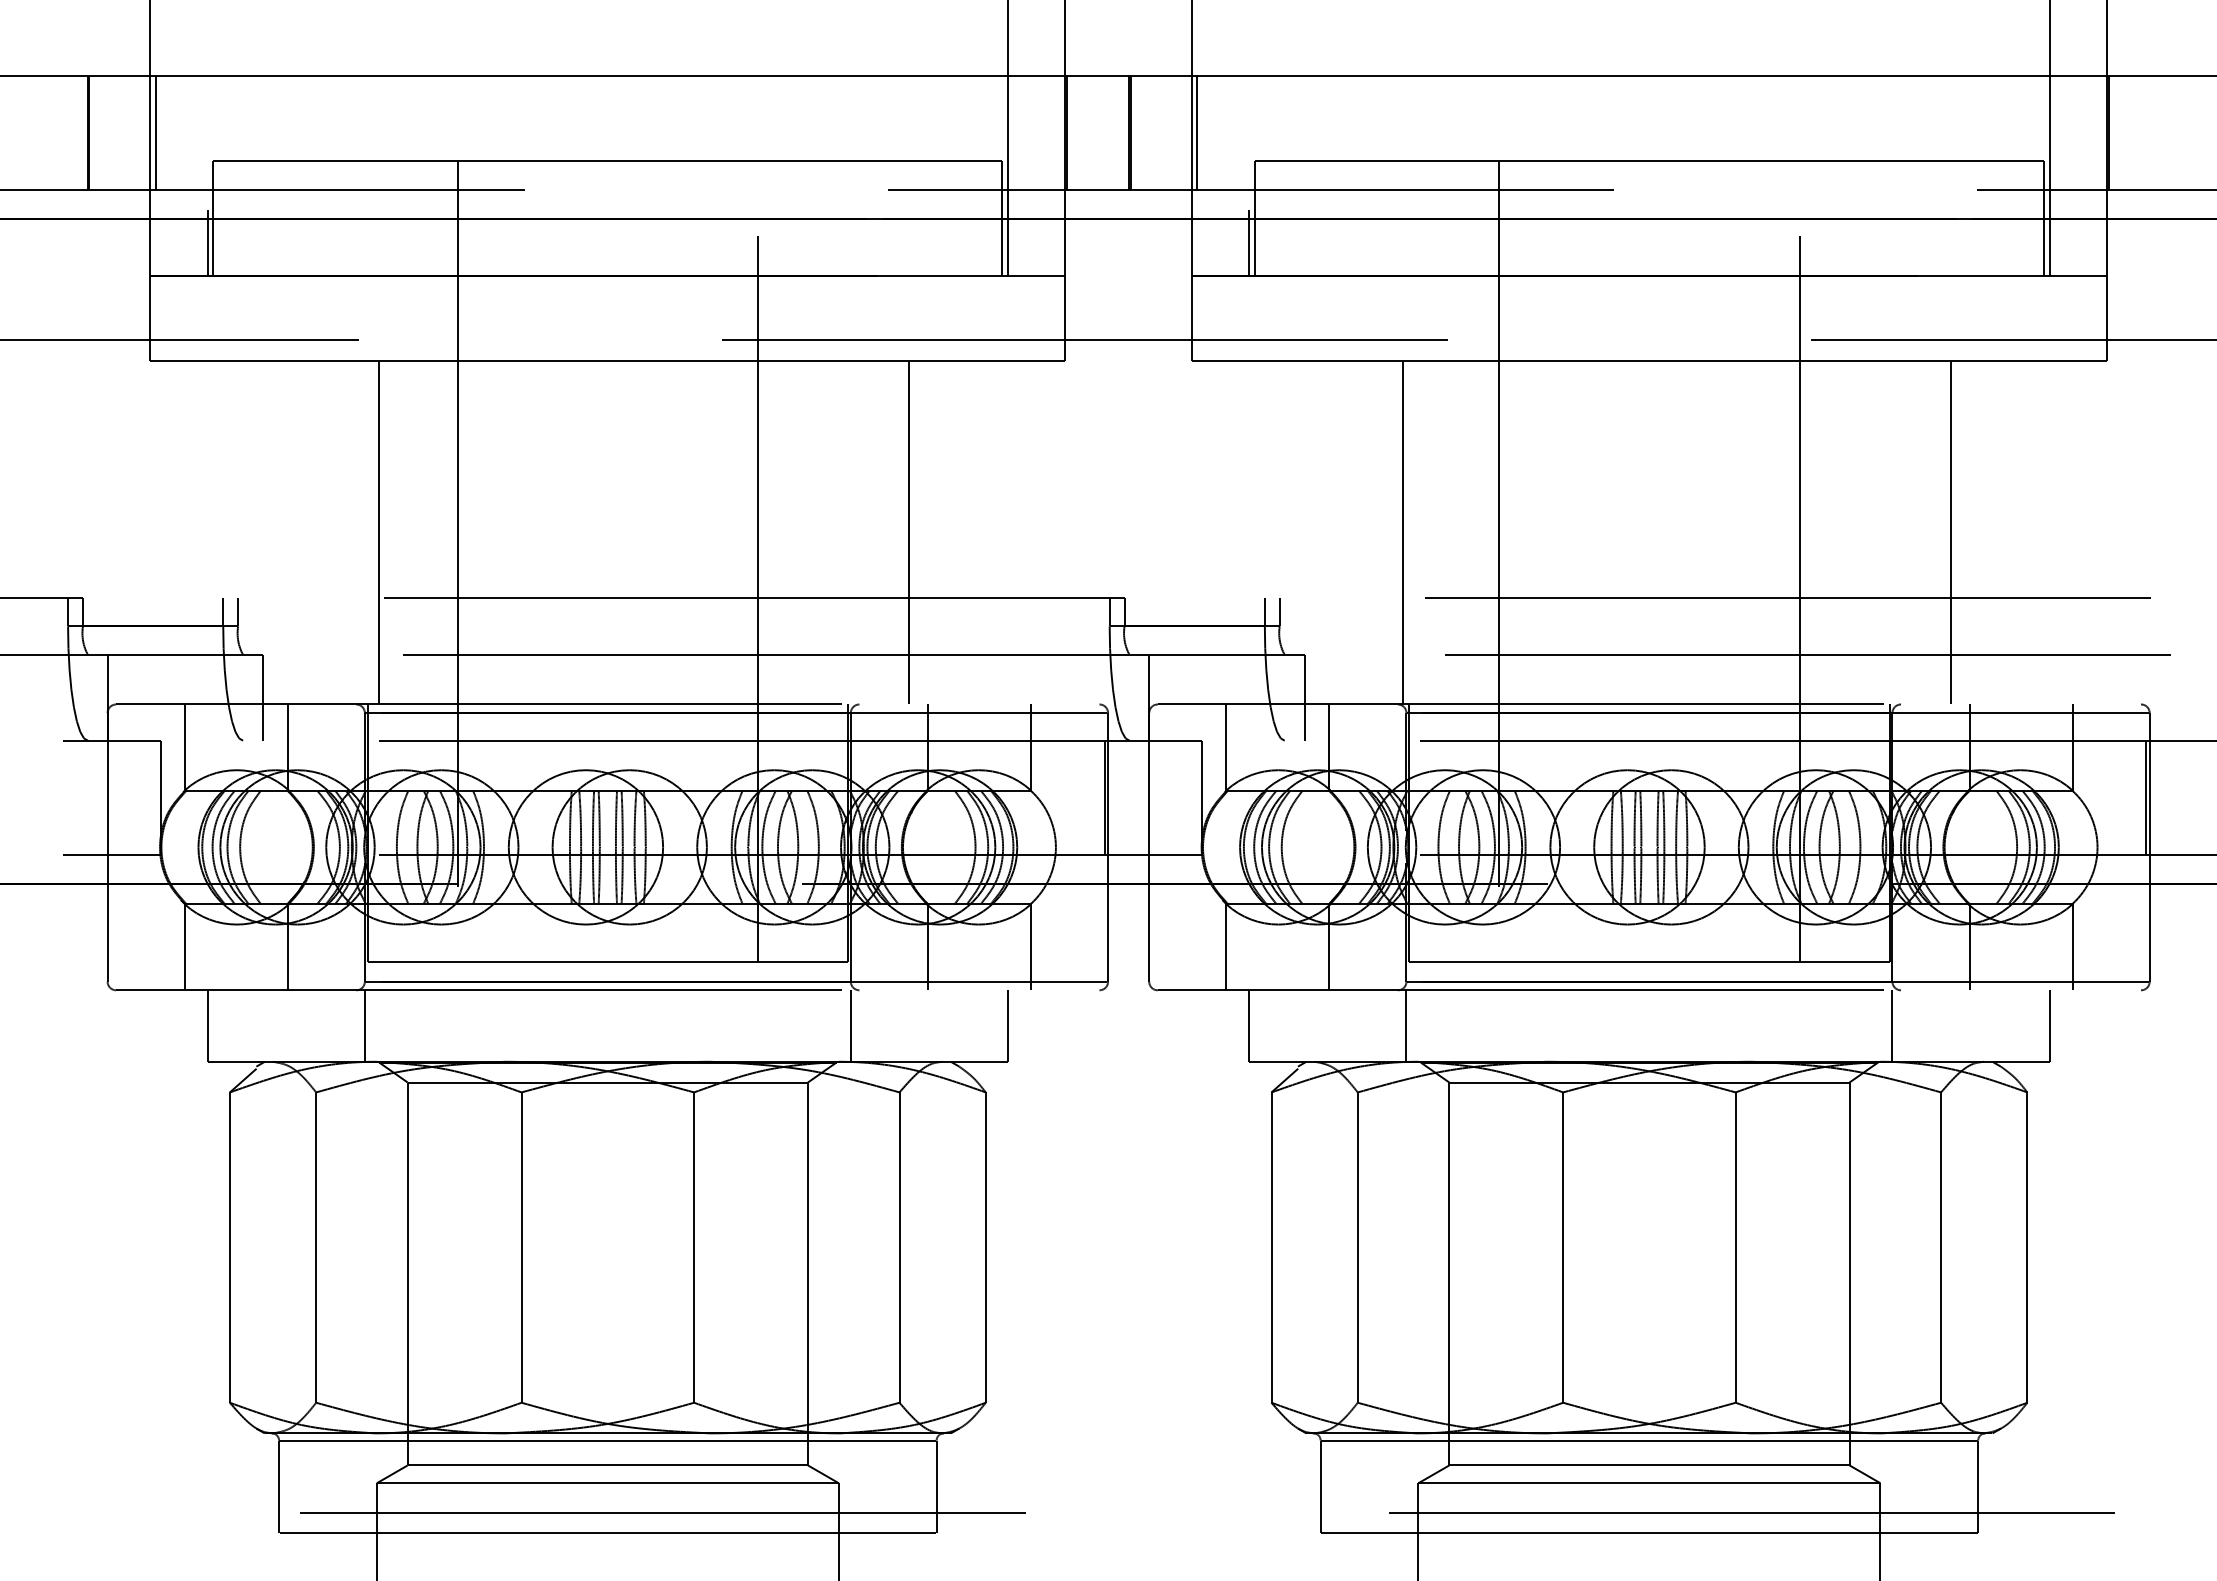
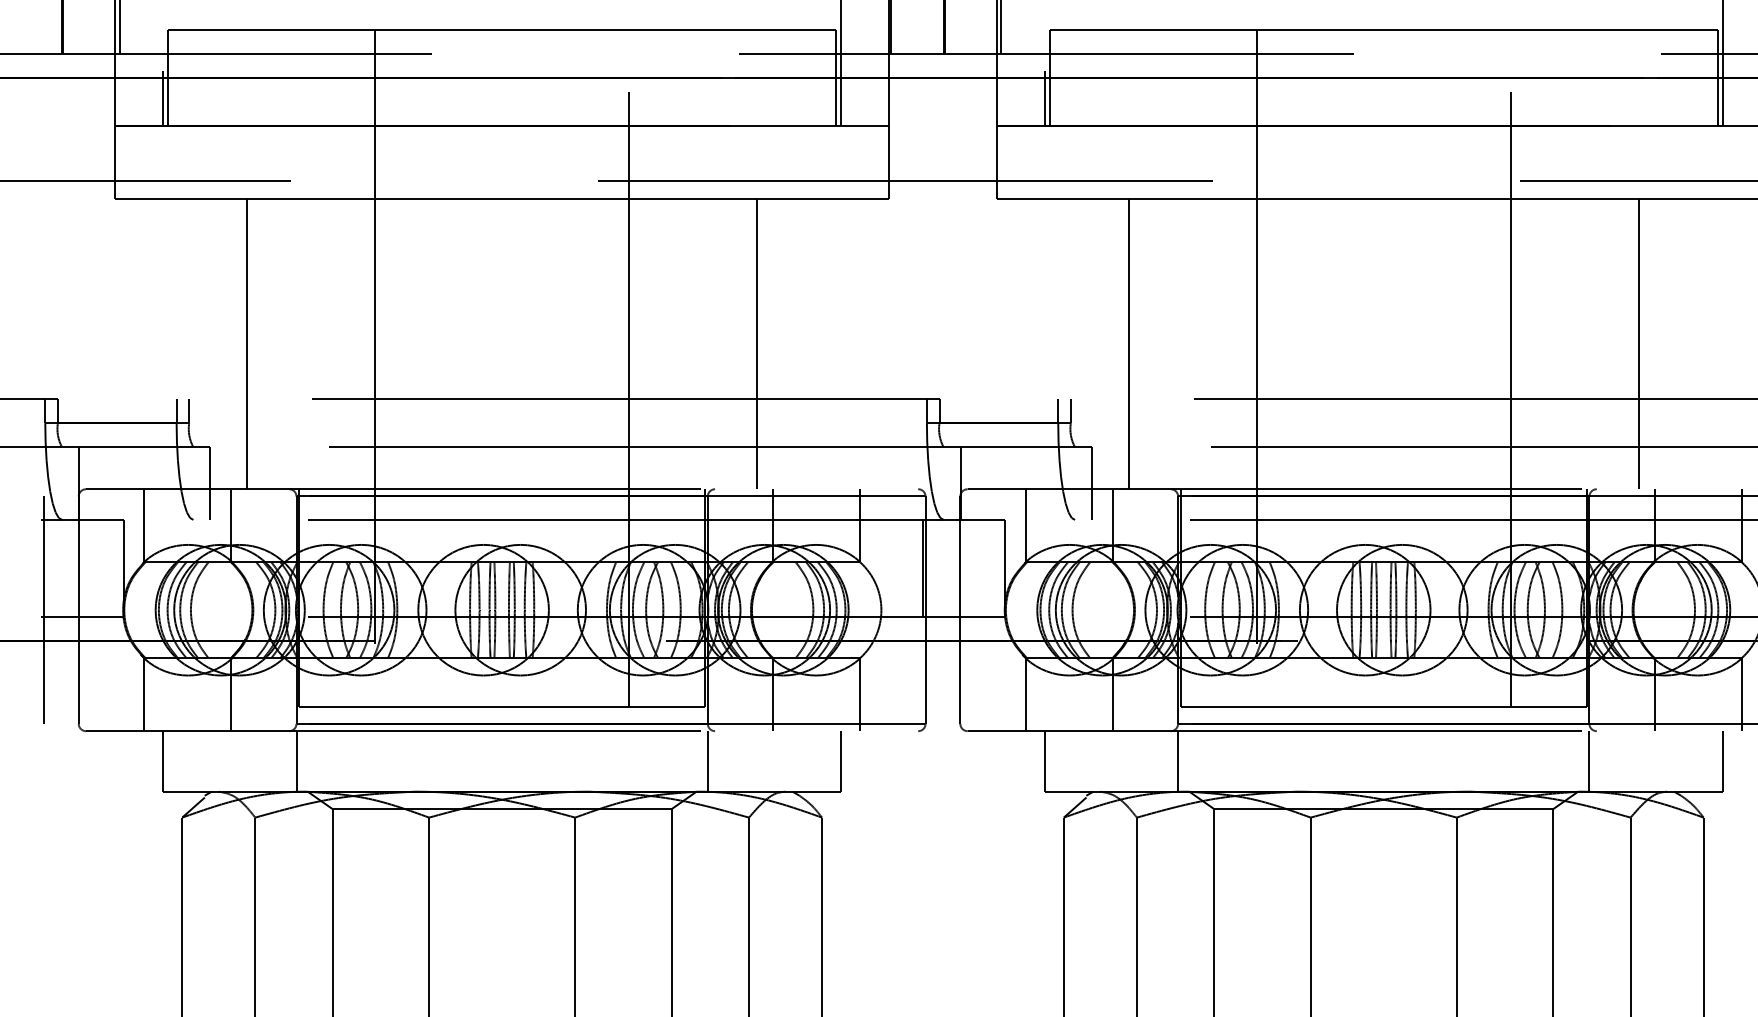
line: (379, 532) -> (247, 343), moved
line: (1403, 532) -> (1129, 343), moved
line: (66, 847) -> (43, 610), added

